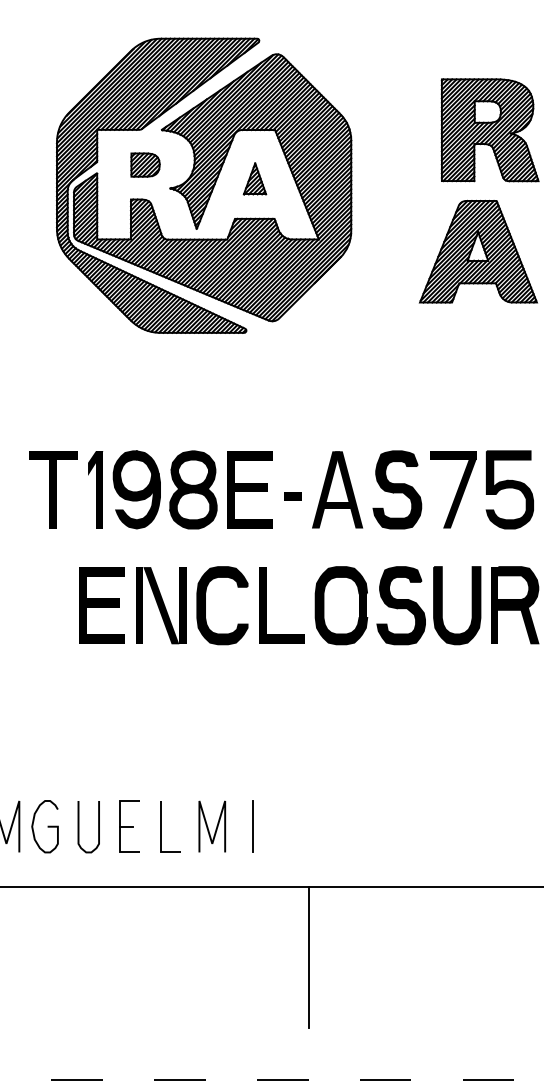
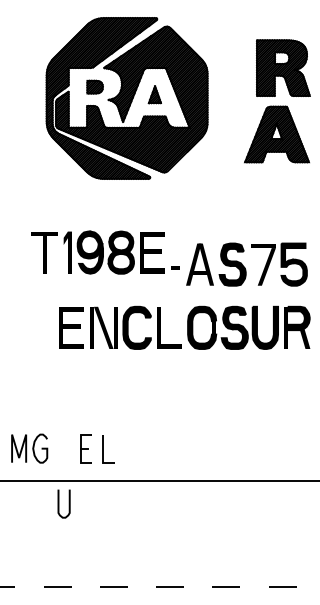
part: (149, 489) -> (97, 252), moved
curve: (80, 826) -> (59, 503), moved
line: (208, 826) -> (129, 448), removed
line: (254, 826) -> (154, 448), removed
line: (309, 956) -> (184, 519), removed

